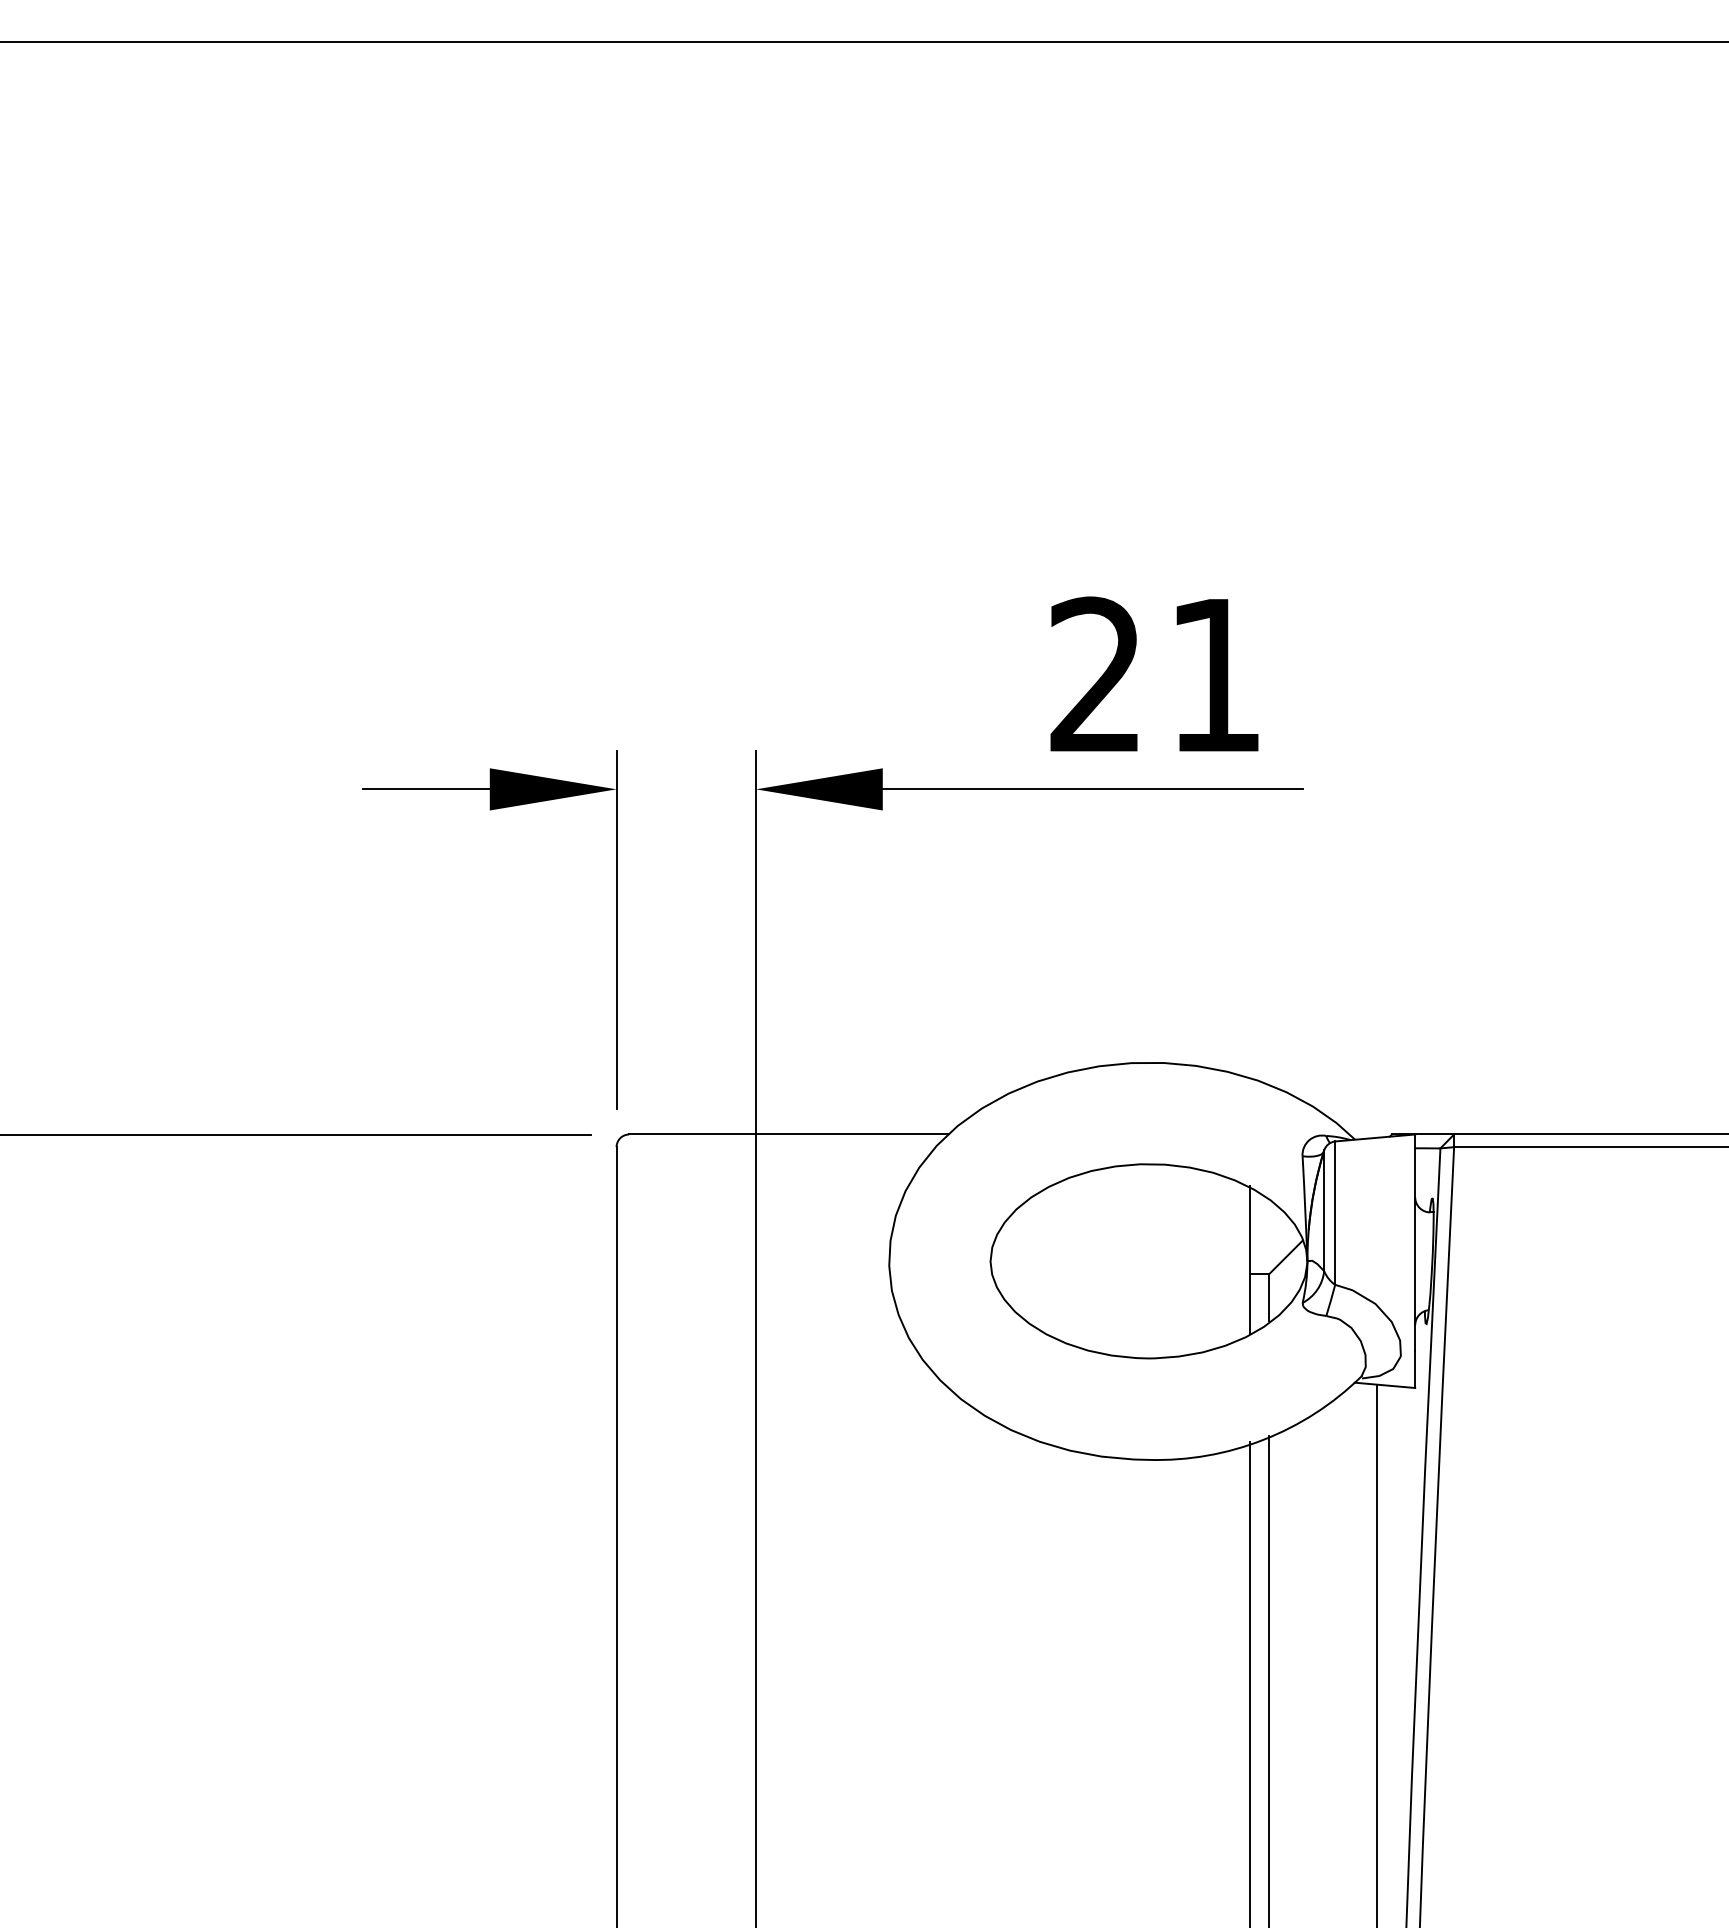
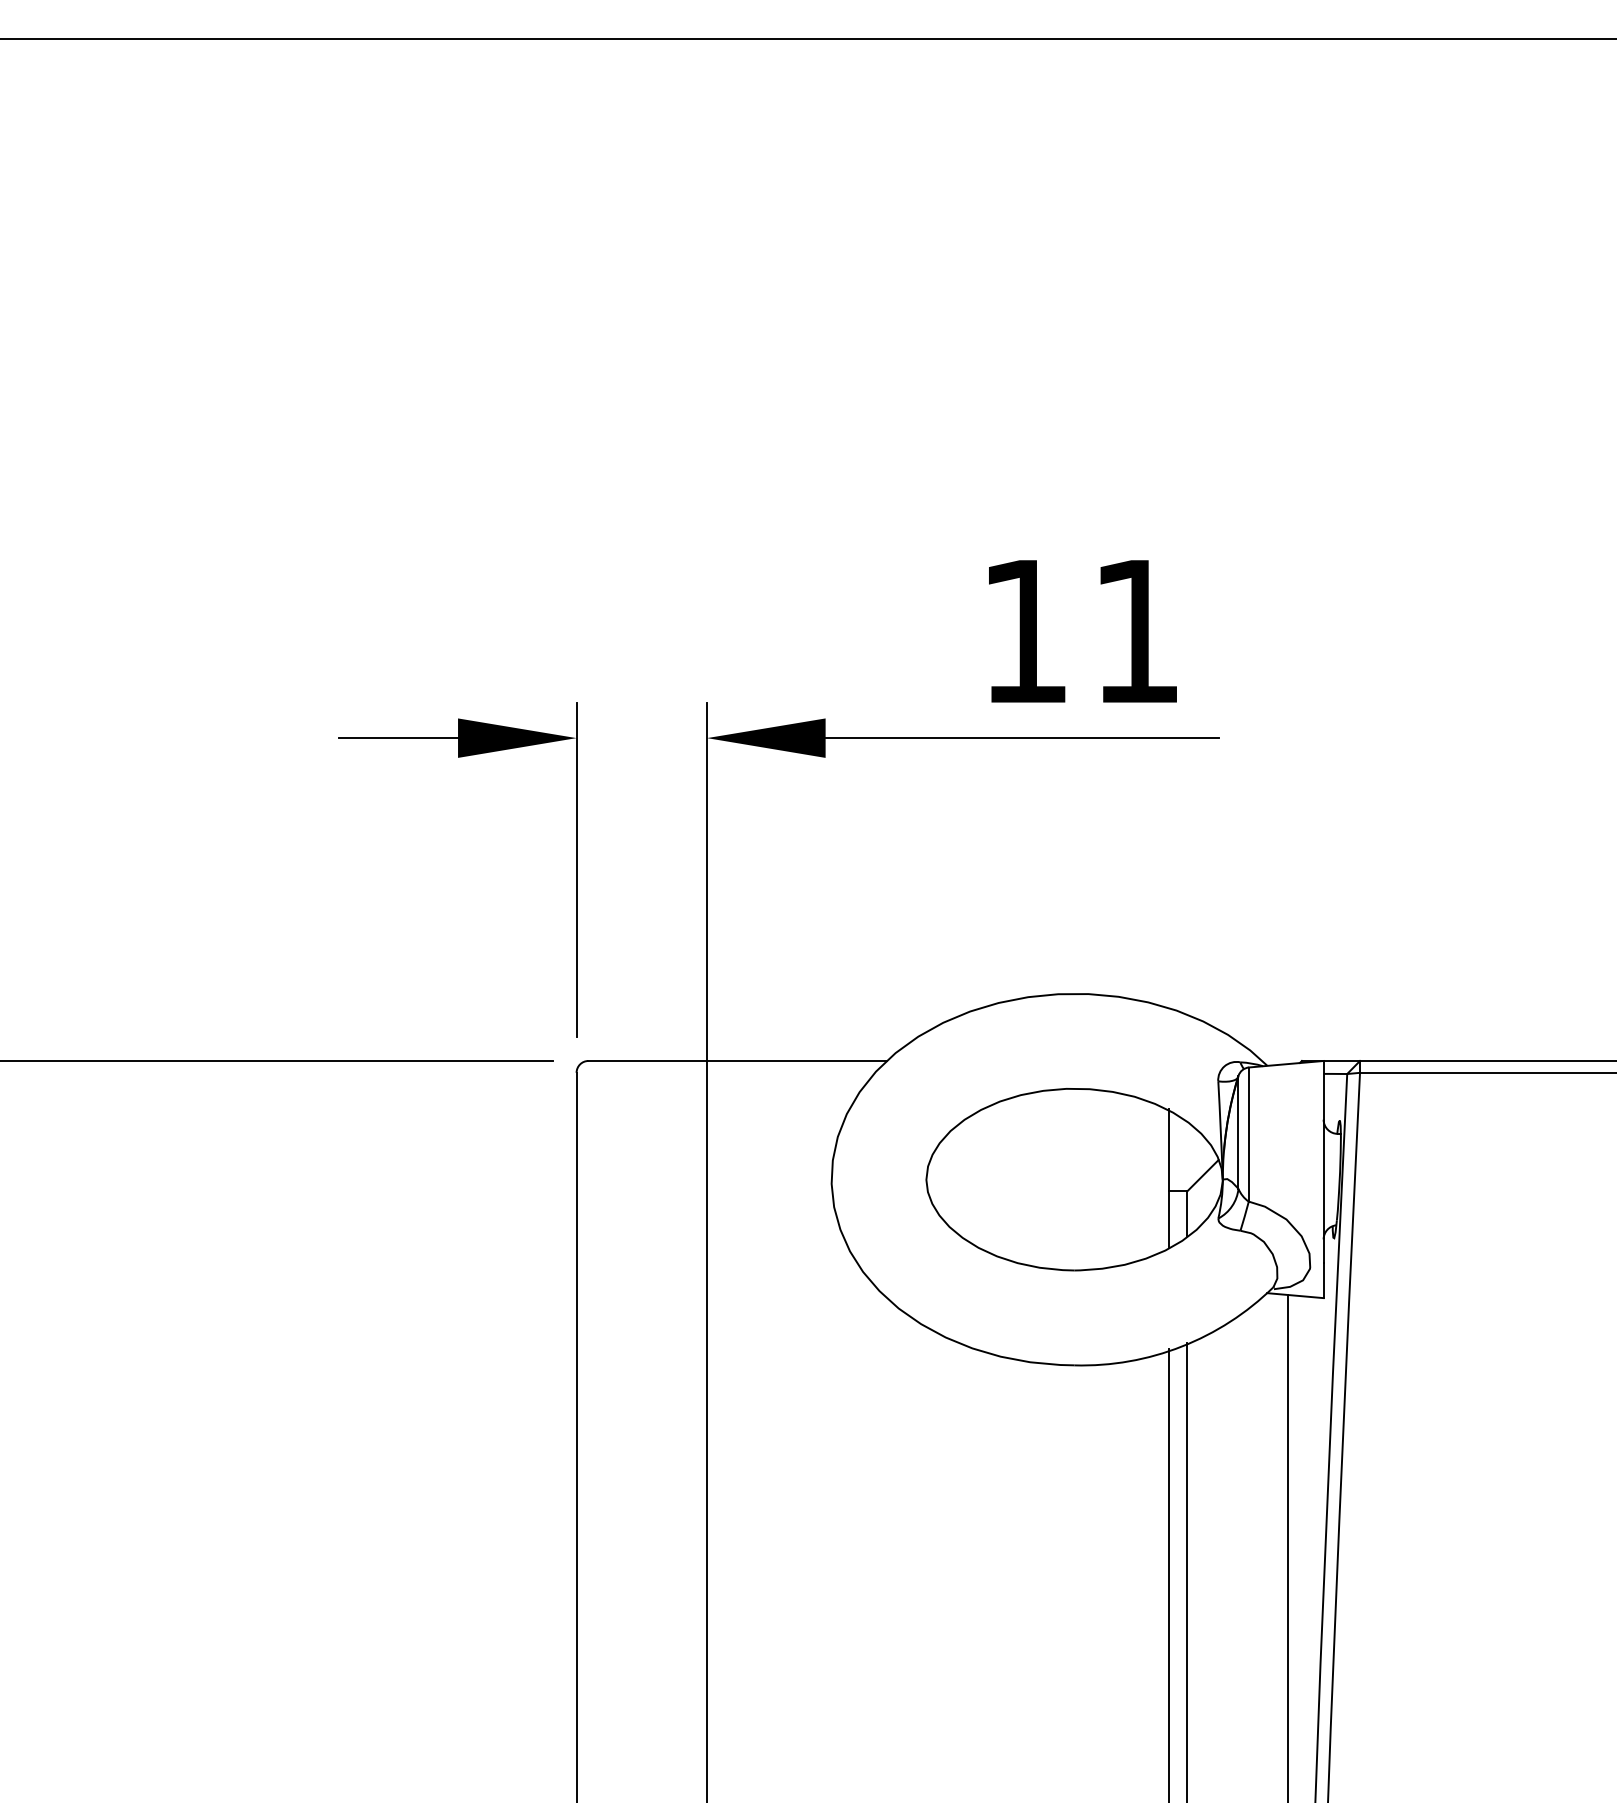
text: (1094, 673) -> (1023, 629), 21 -> 11

